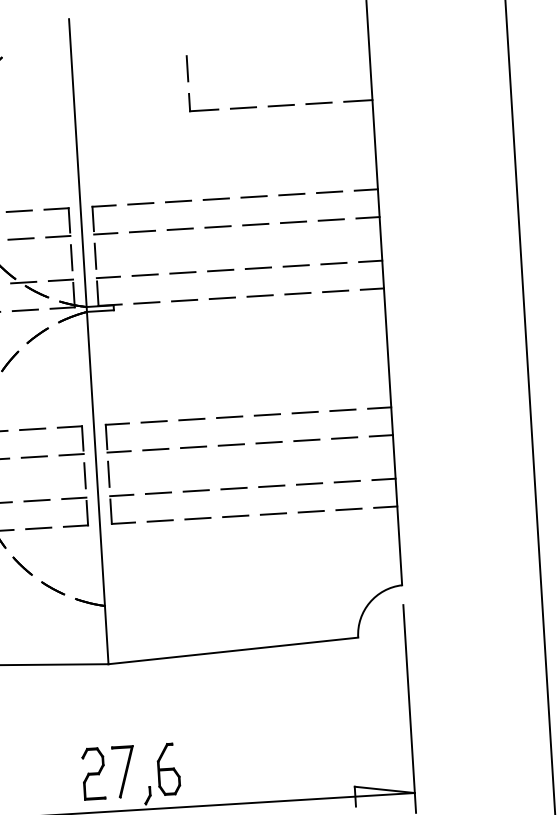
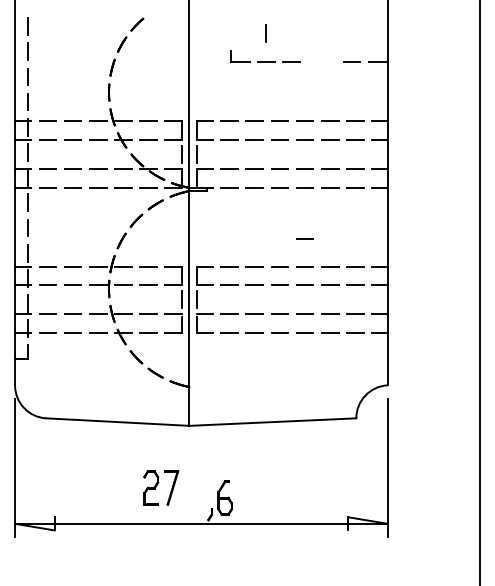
part: (241, 99) -> (265, 56), moved
line: (263, 372) -> (304, 238), added
part: (109, 772) -> (161, 487), moved

